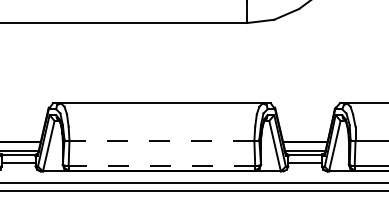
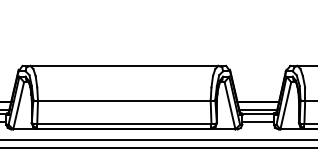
line: (161, 140) -> (123, 100), dashed -> solid
line: (161, 165) -> (123, 123), dashed -> solid

